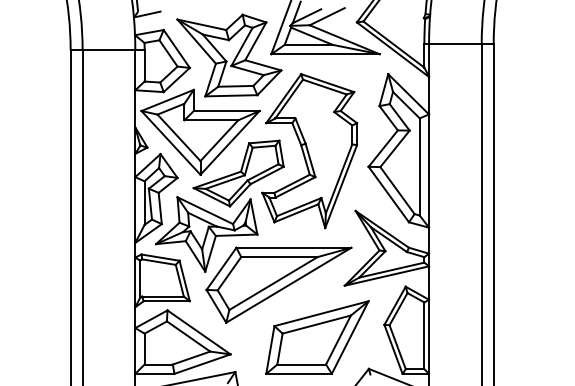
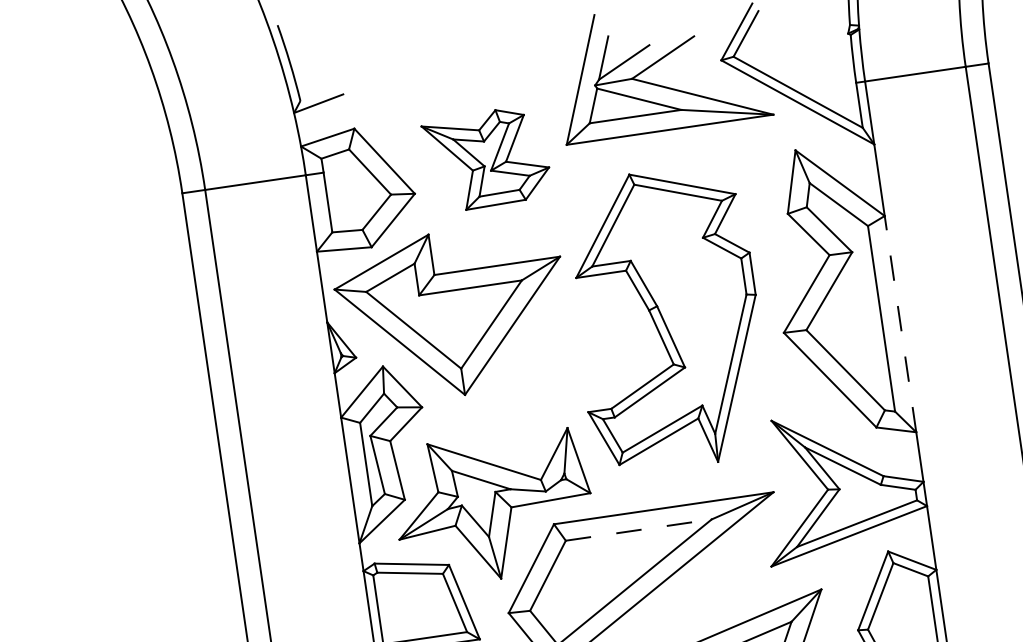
part: (229, 55) -> (487, 158), size x0.6
line: (429, 171) -> (901, 324), solid -> dashed
part: (238, 173) -> (537, 381), removed
line: (279, 257) -> (638, 530), solid -> dashed

